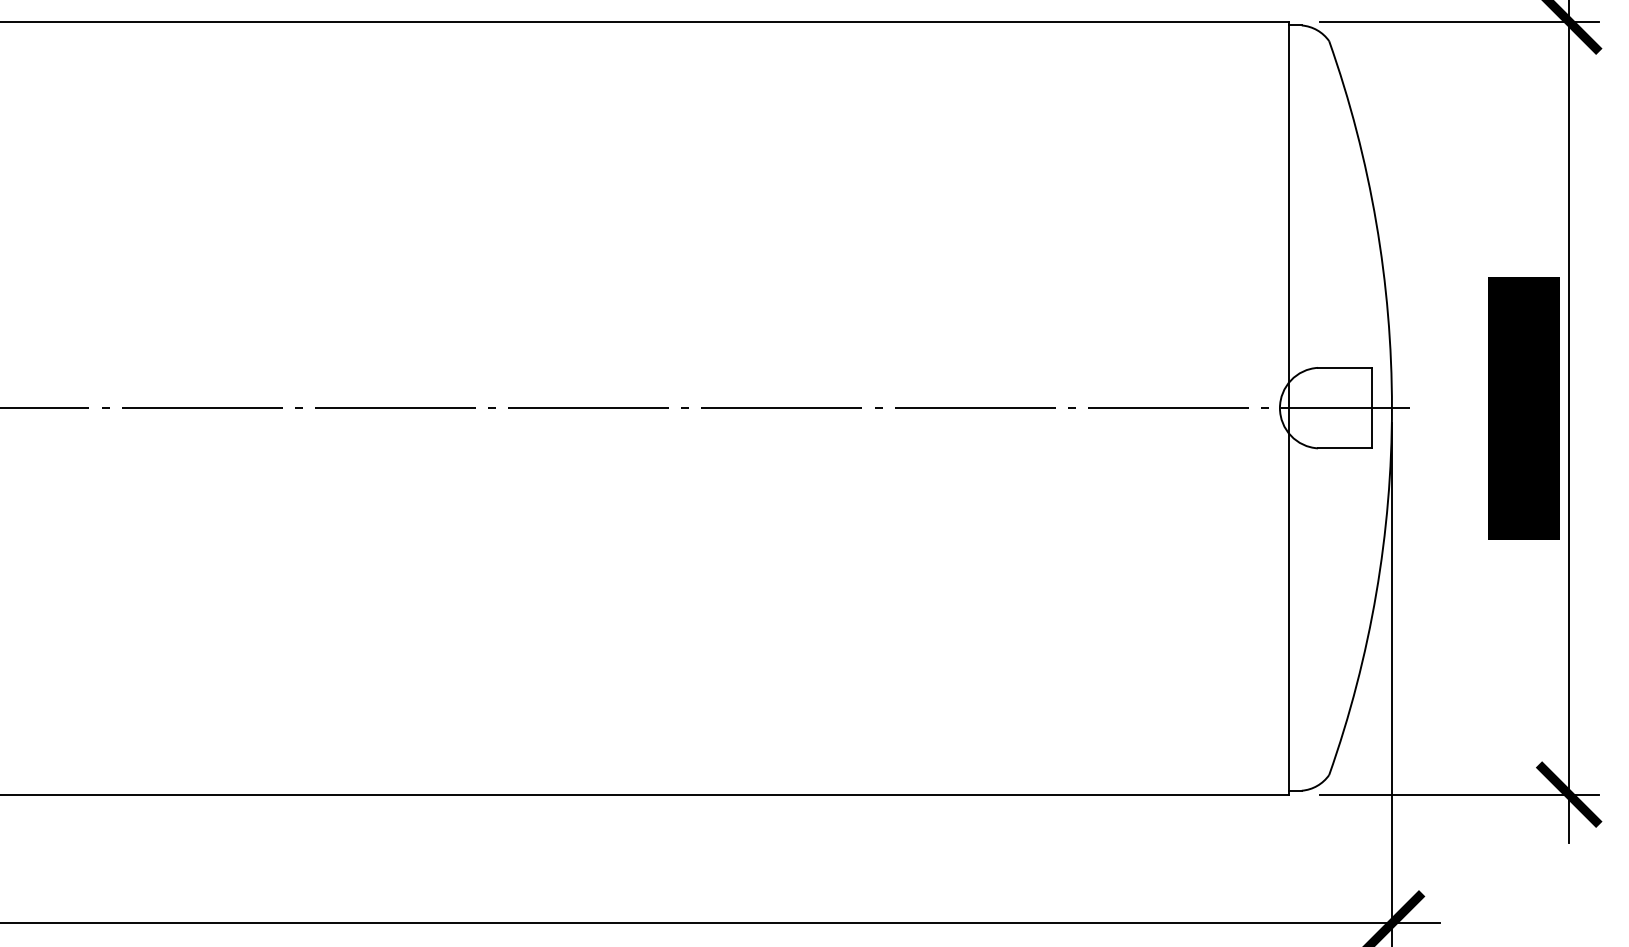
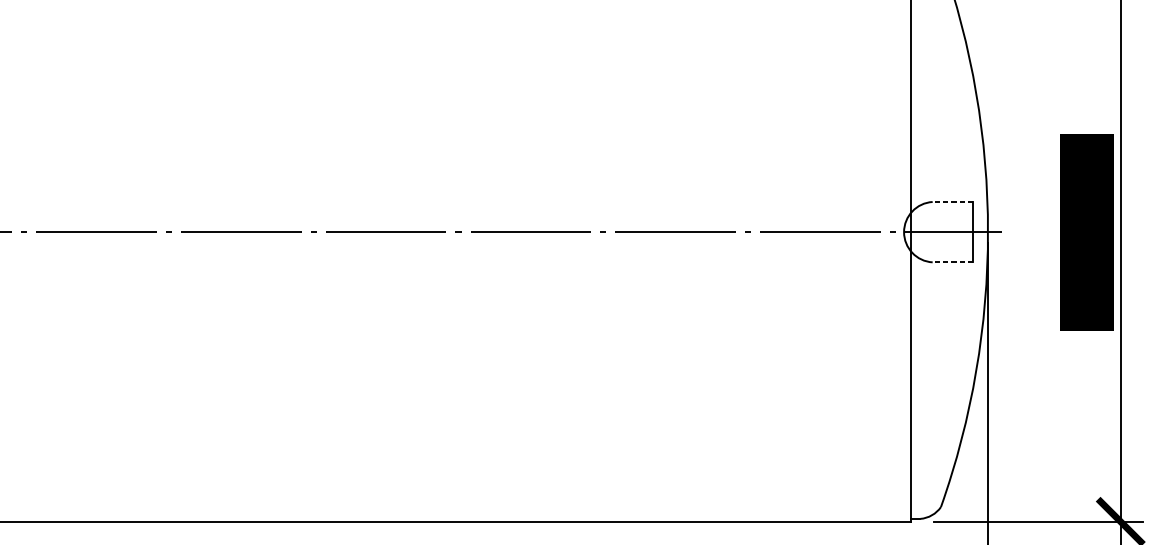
line: (1345, 367) -> (953, 201), solid -> dashed
line: (1345, 448) -> (953, 262), solid -> dashed

